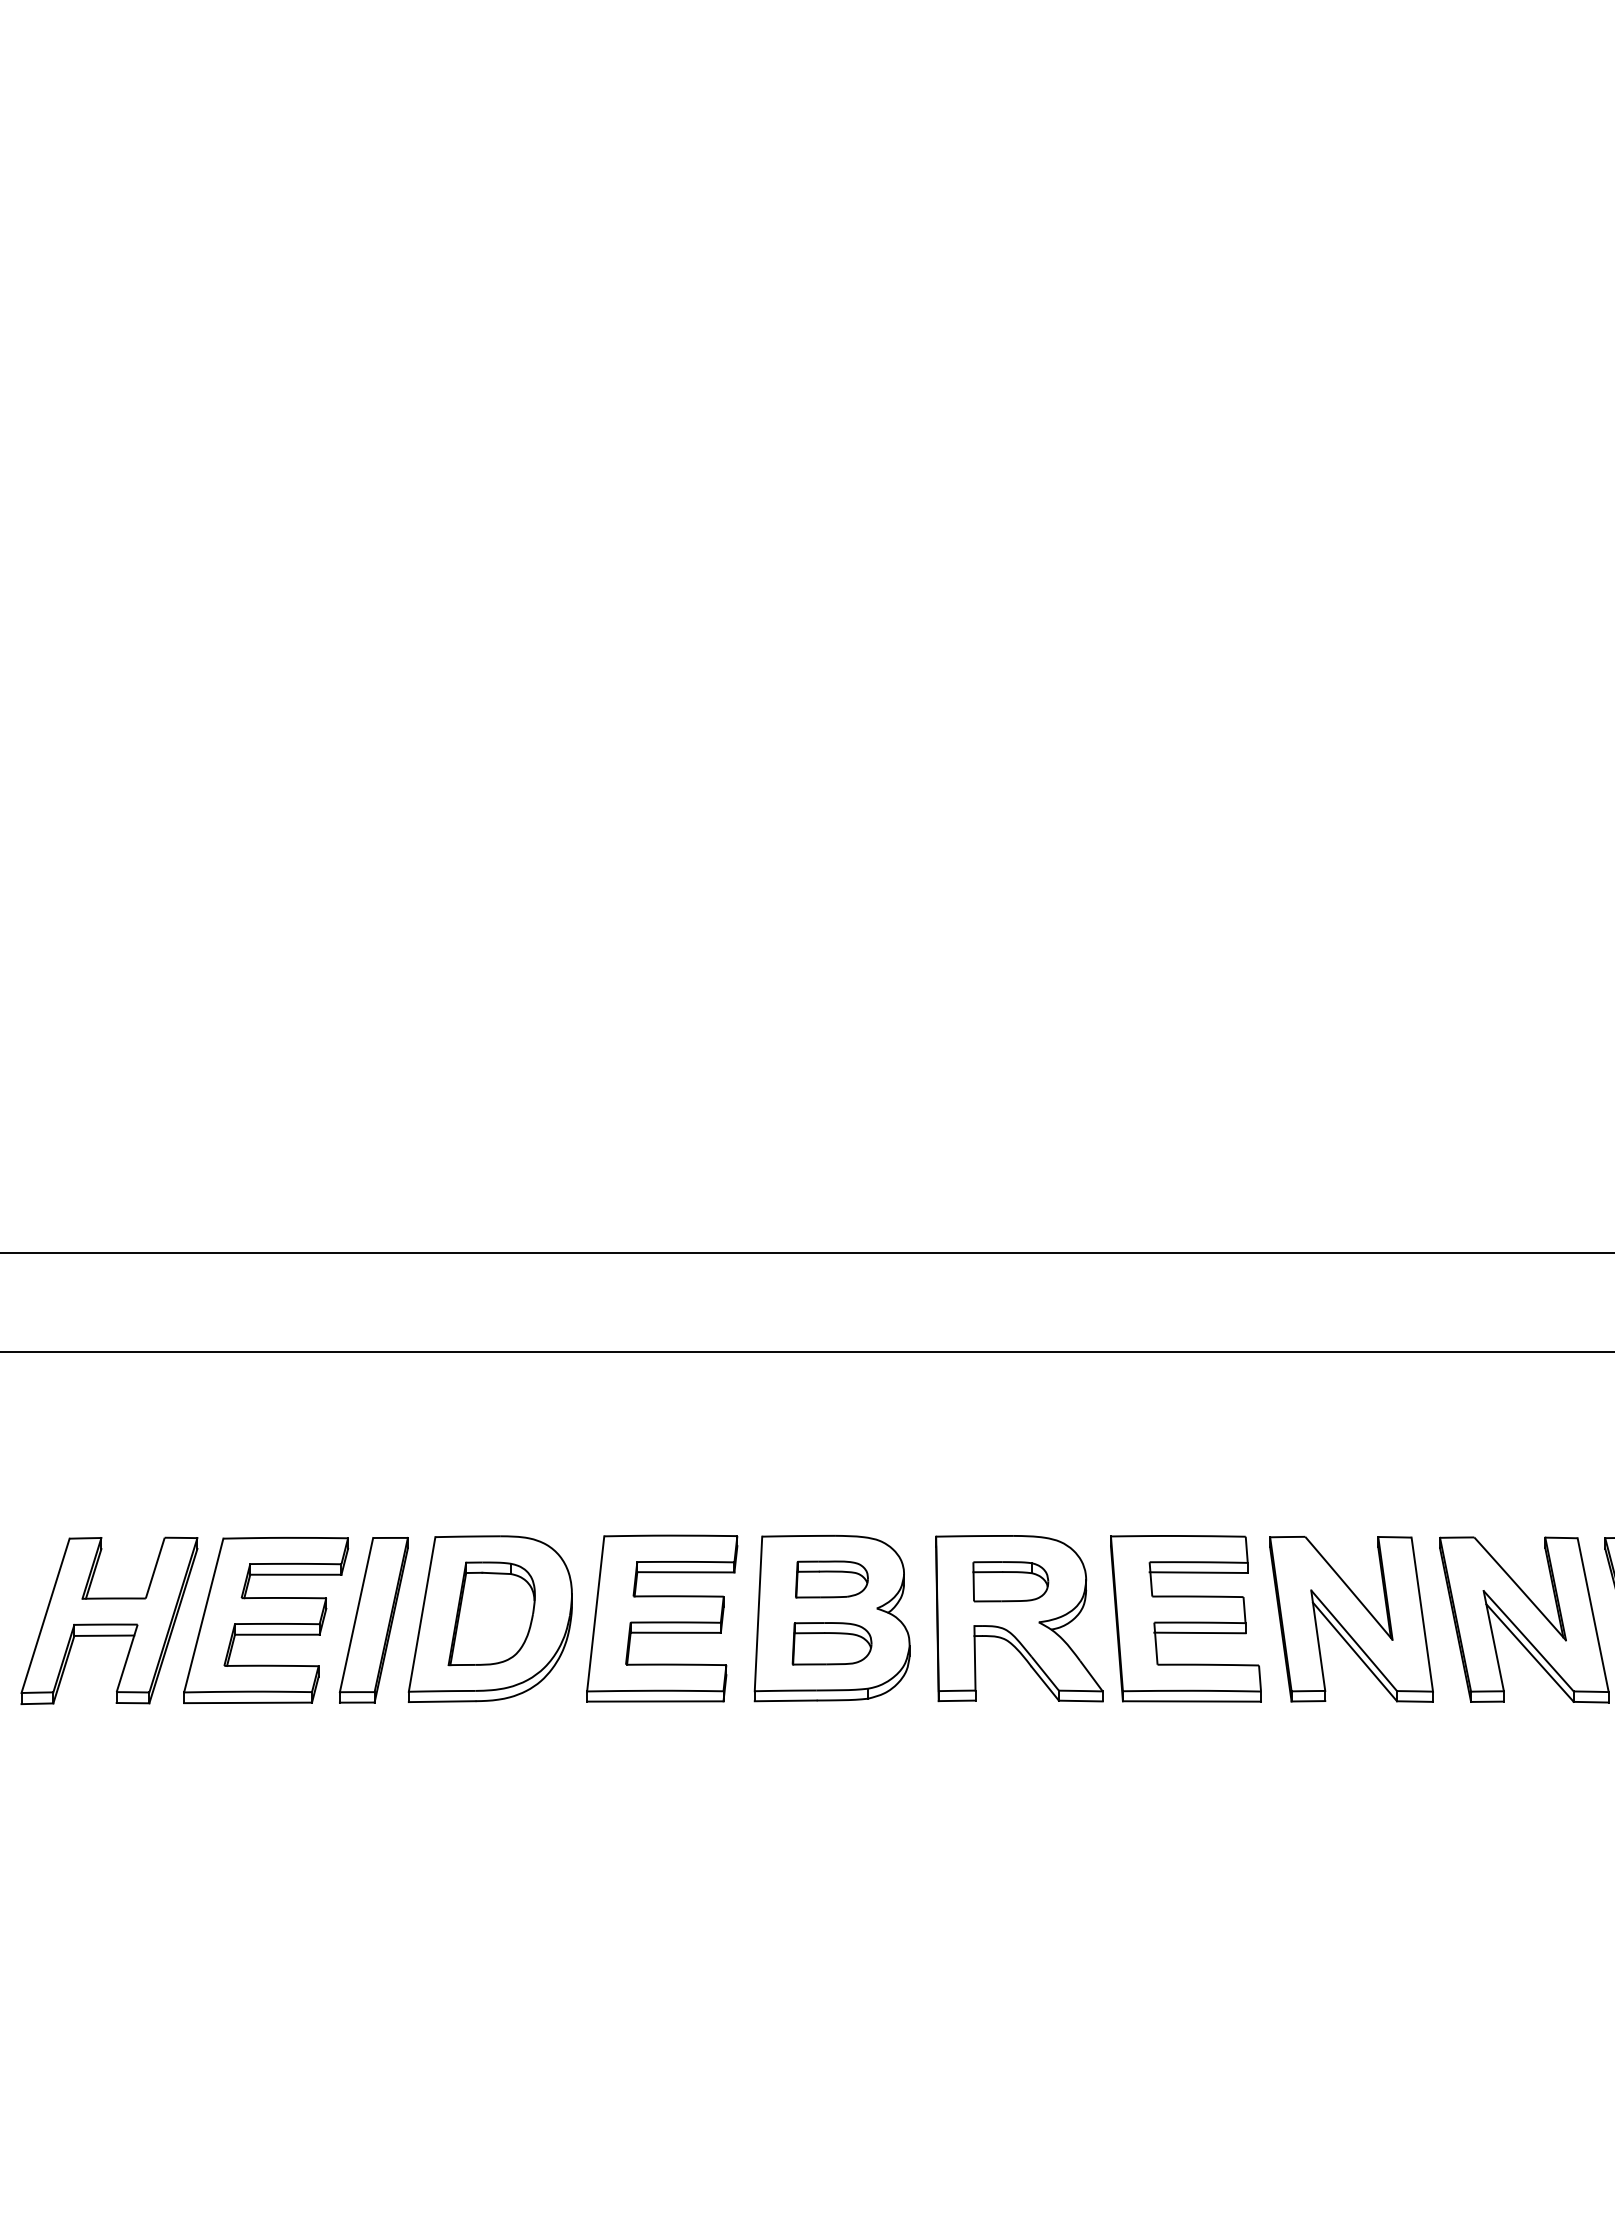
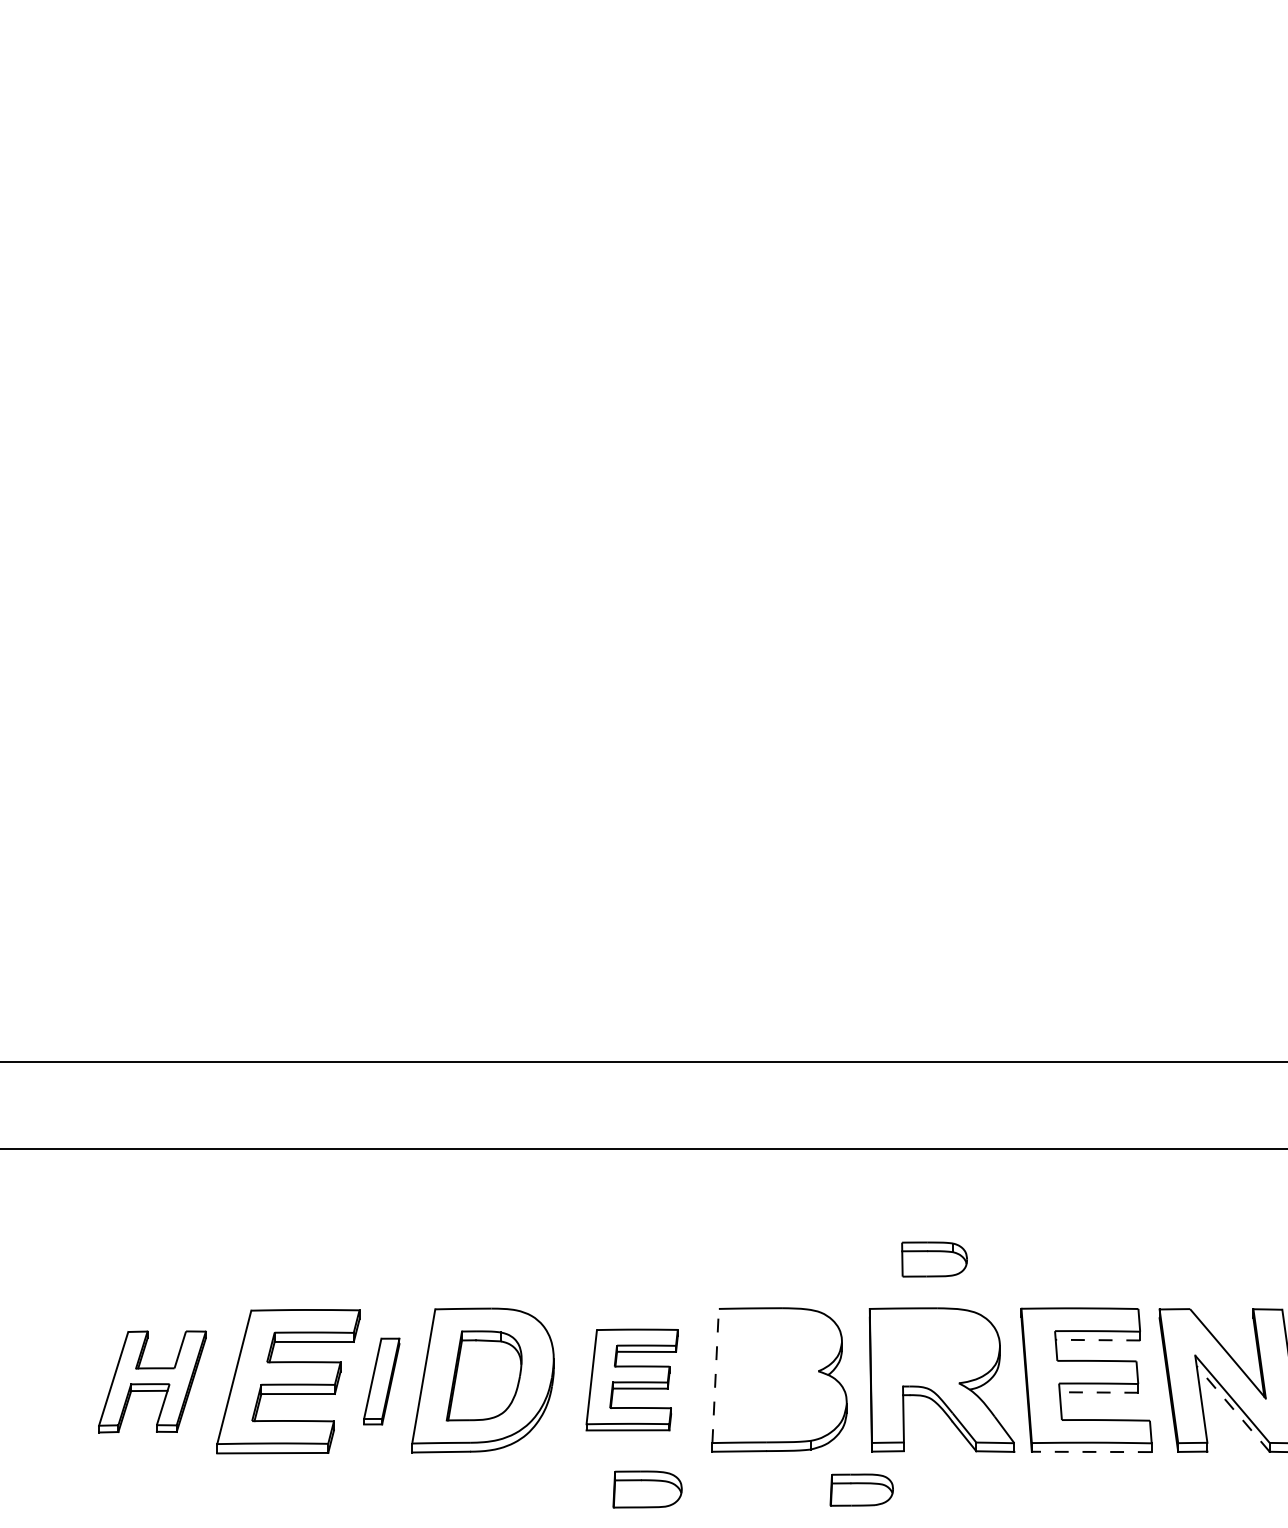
line: (1198, 1572) -> (1097, 1340), solid -> dashed
part: (831, 1579) -> (861, 1490), moved
part: (1010, 1581) -> (934, 1259), moved
line: (758, 1613) -> (715, 1375), solid -> dashed
part: (662, 1618) -> (632, 1379), size x0.7
part: (109, 1620) -> (152, 1381), size x0.7
part: (373, 1620) -> (381, 1381), size x0.6
line: (1199, 1632) -> (1098, 1392), solid -> dashed
part: (831, 1643) -> (647, 1489), moved
line: (1354, 1651) -> (1232, 1408), solid -> dashed
line: (1191, 1701) -> (1091, 1451), solid -> dashed

